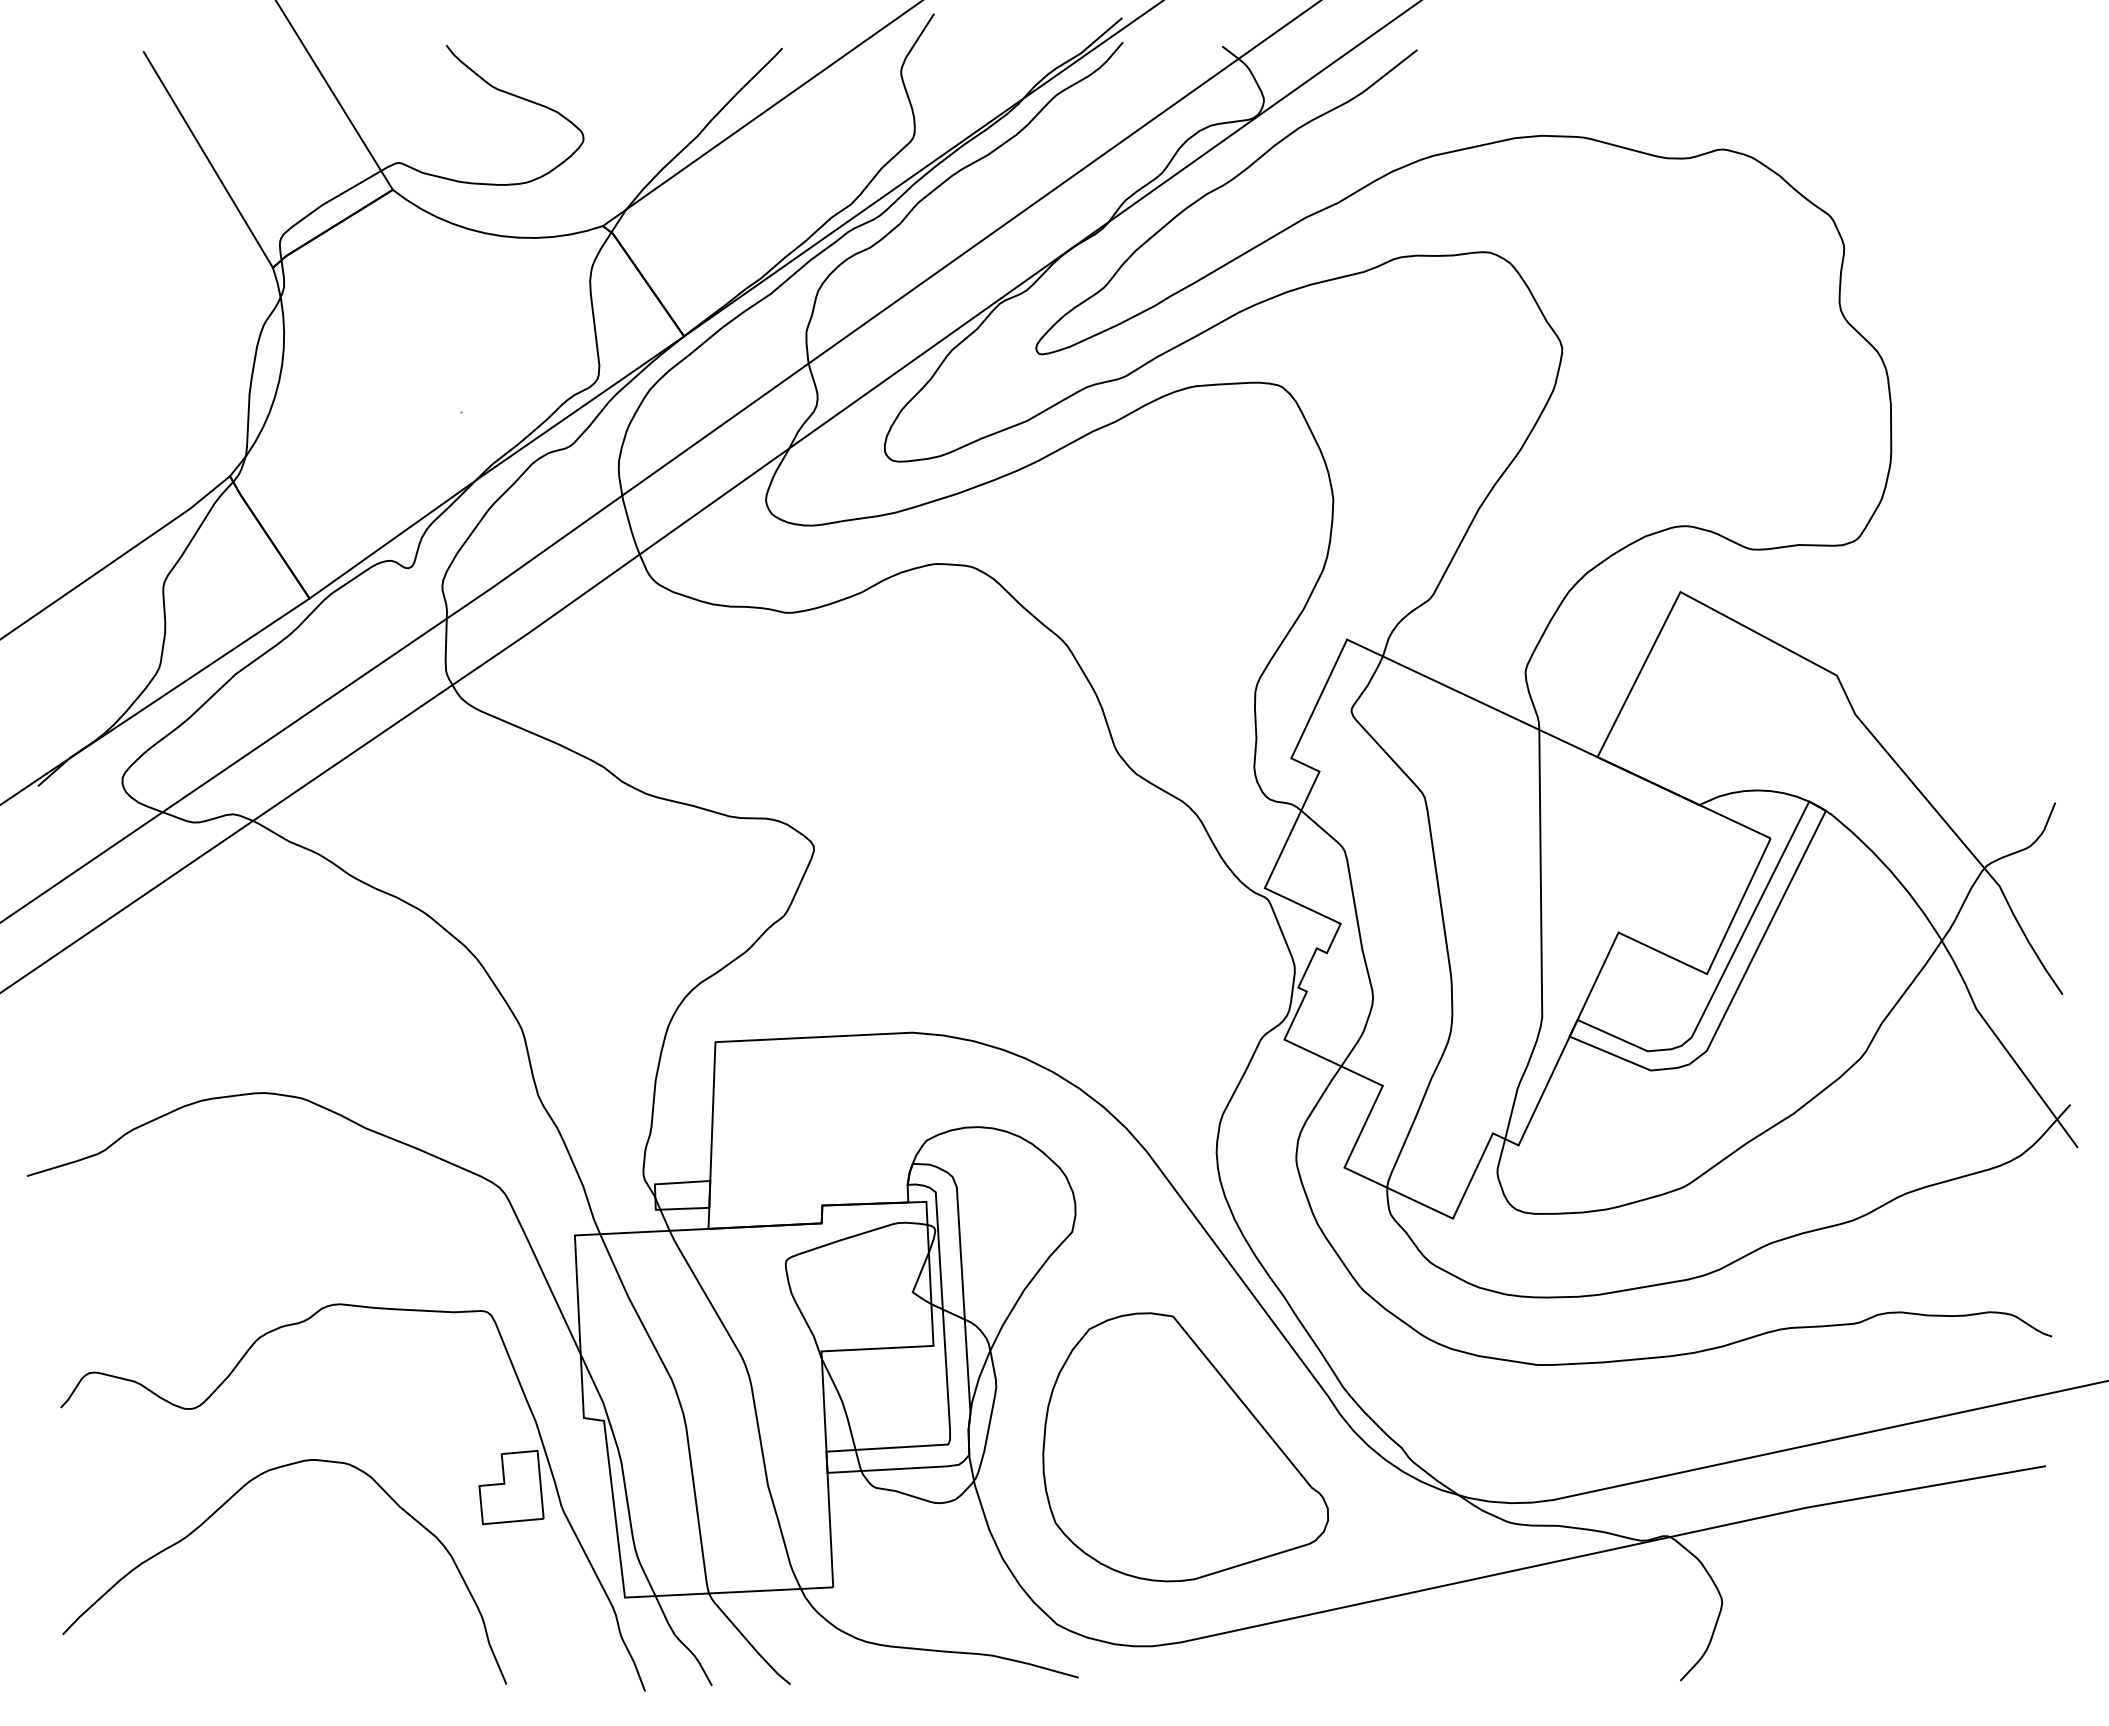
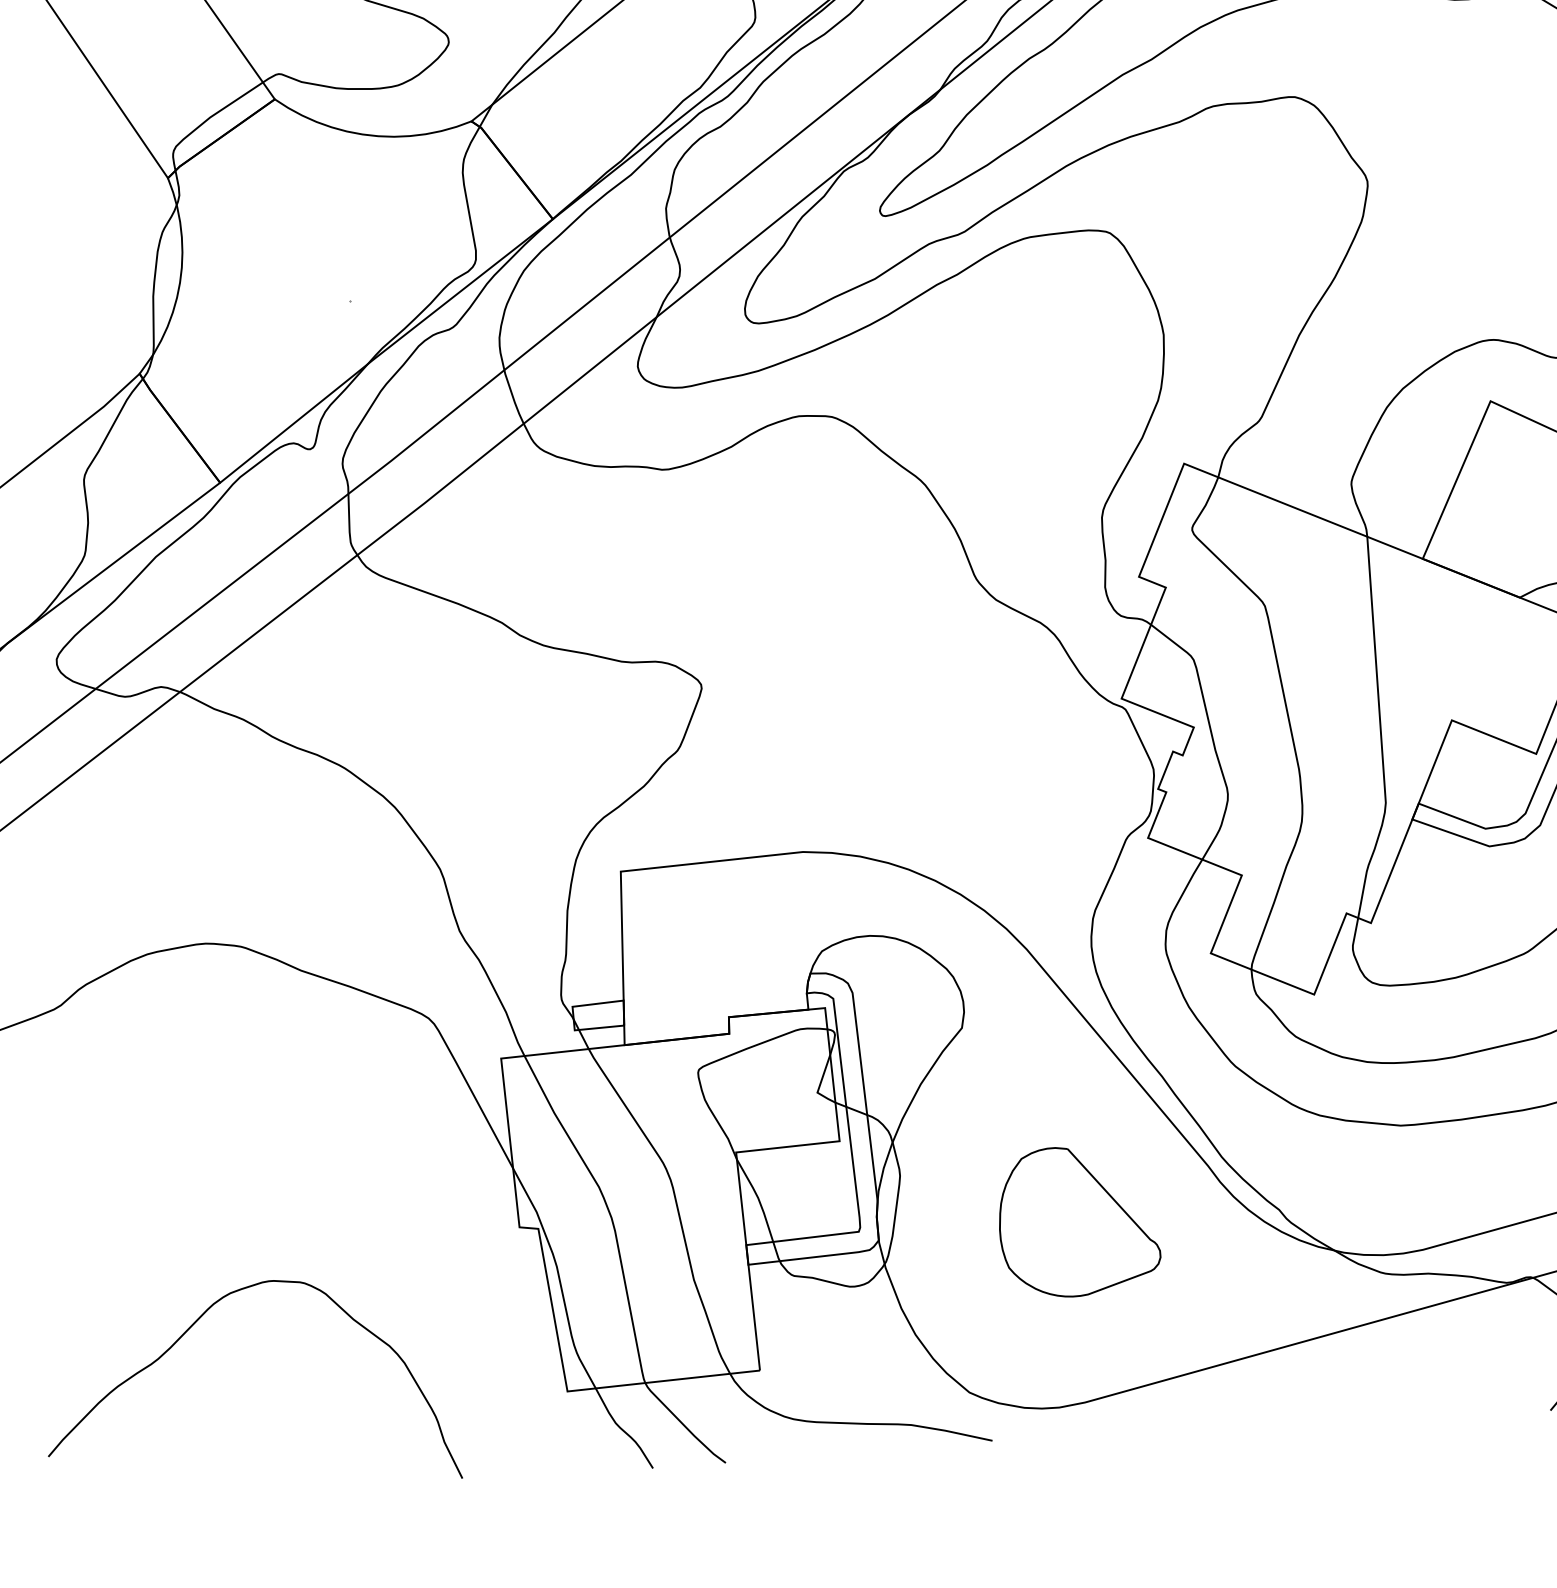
part: (1185, 1447) -> (1078, 1221), size x0.6
part: (478, 1489) -> (425, 1299), removed

